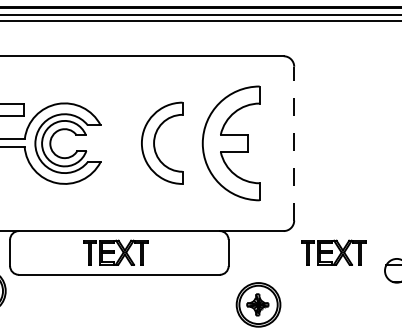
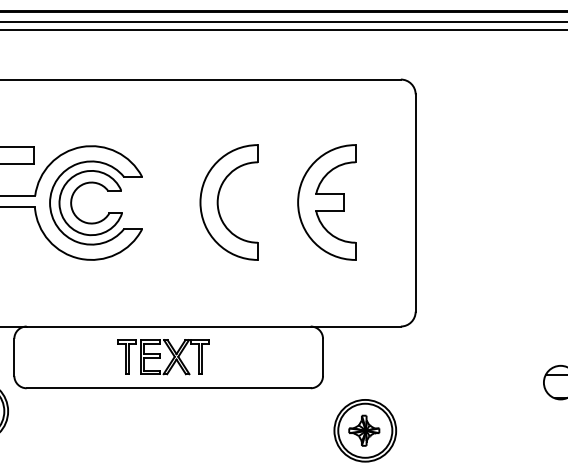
part: (231, 142) -> (327, 201), size x0.71
line: (294, 143) -> (416, 202), dashed -> solid
part: (333, 252) -> (471, 356), removed

